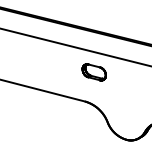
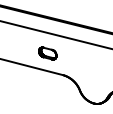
part: (93, 72) -> (47, 53), moved

